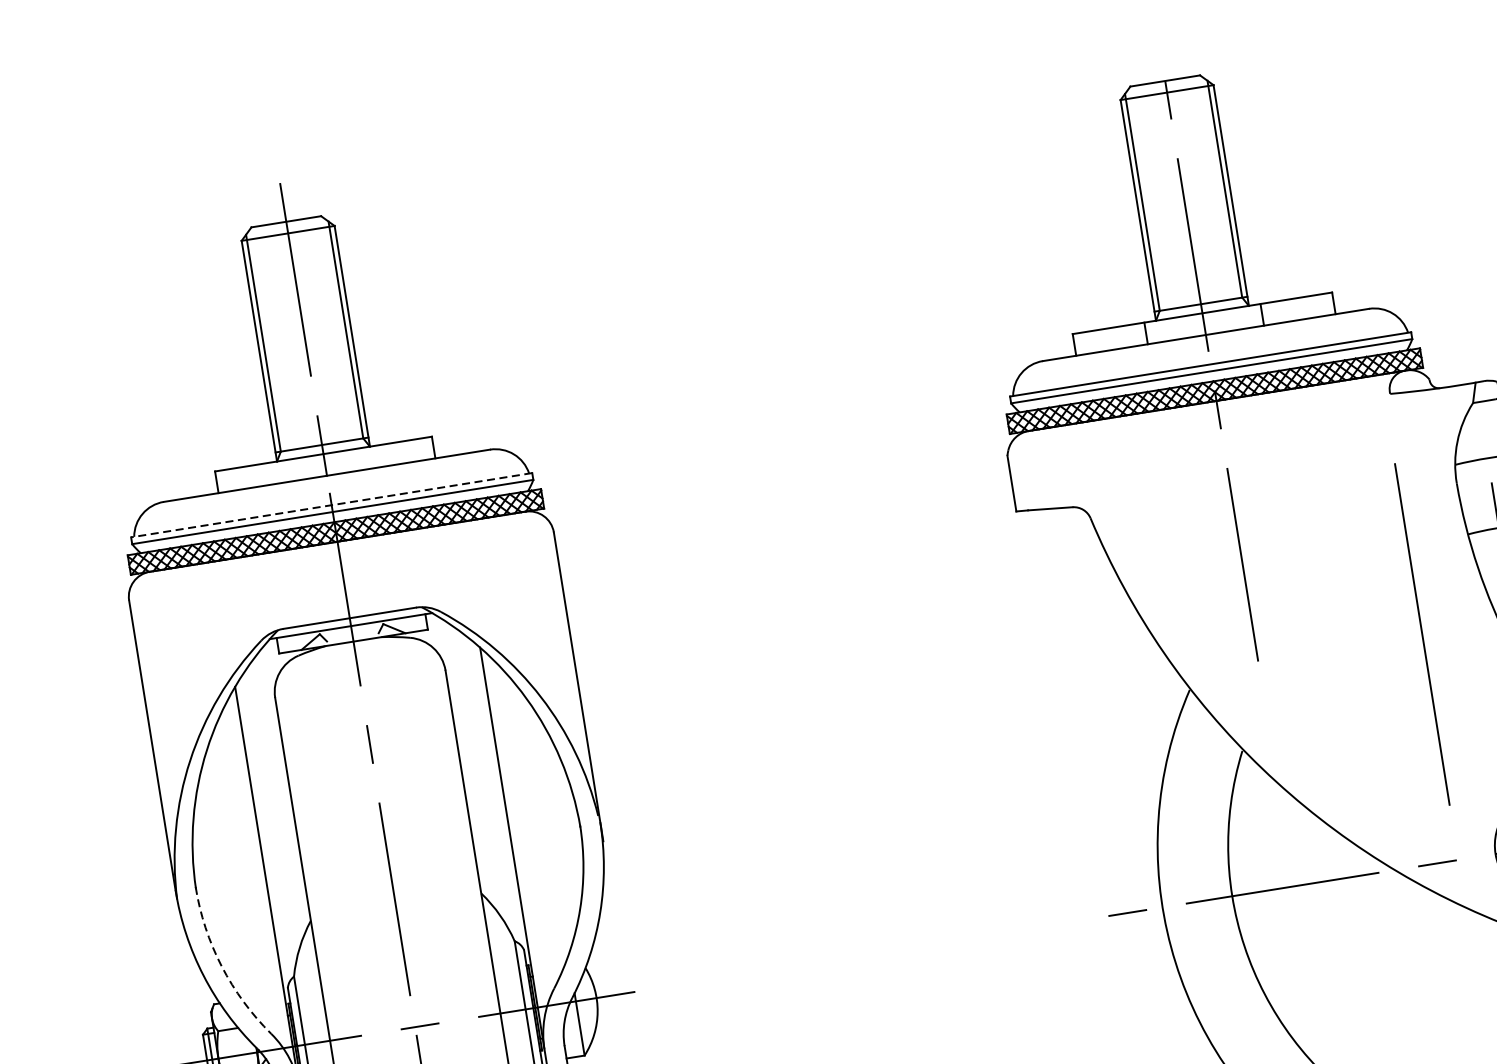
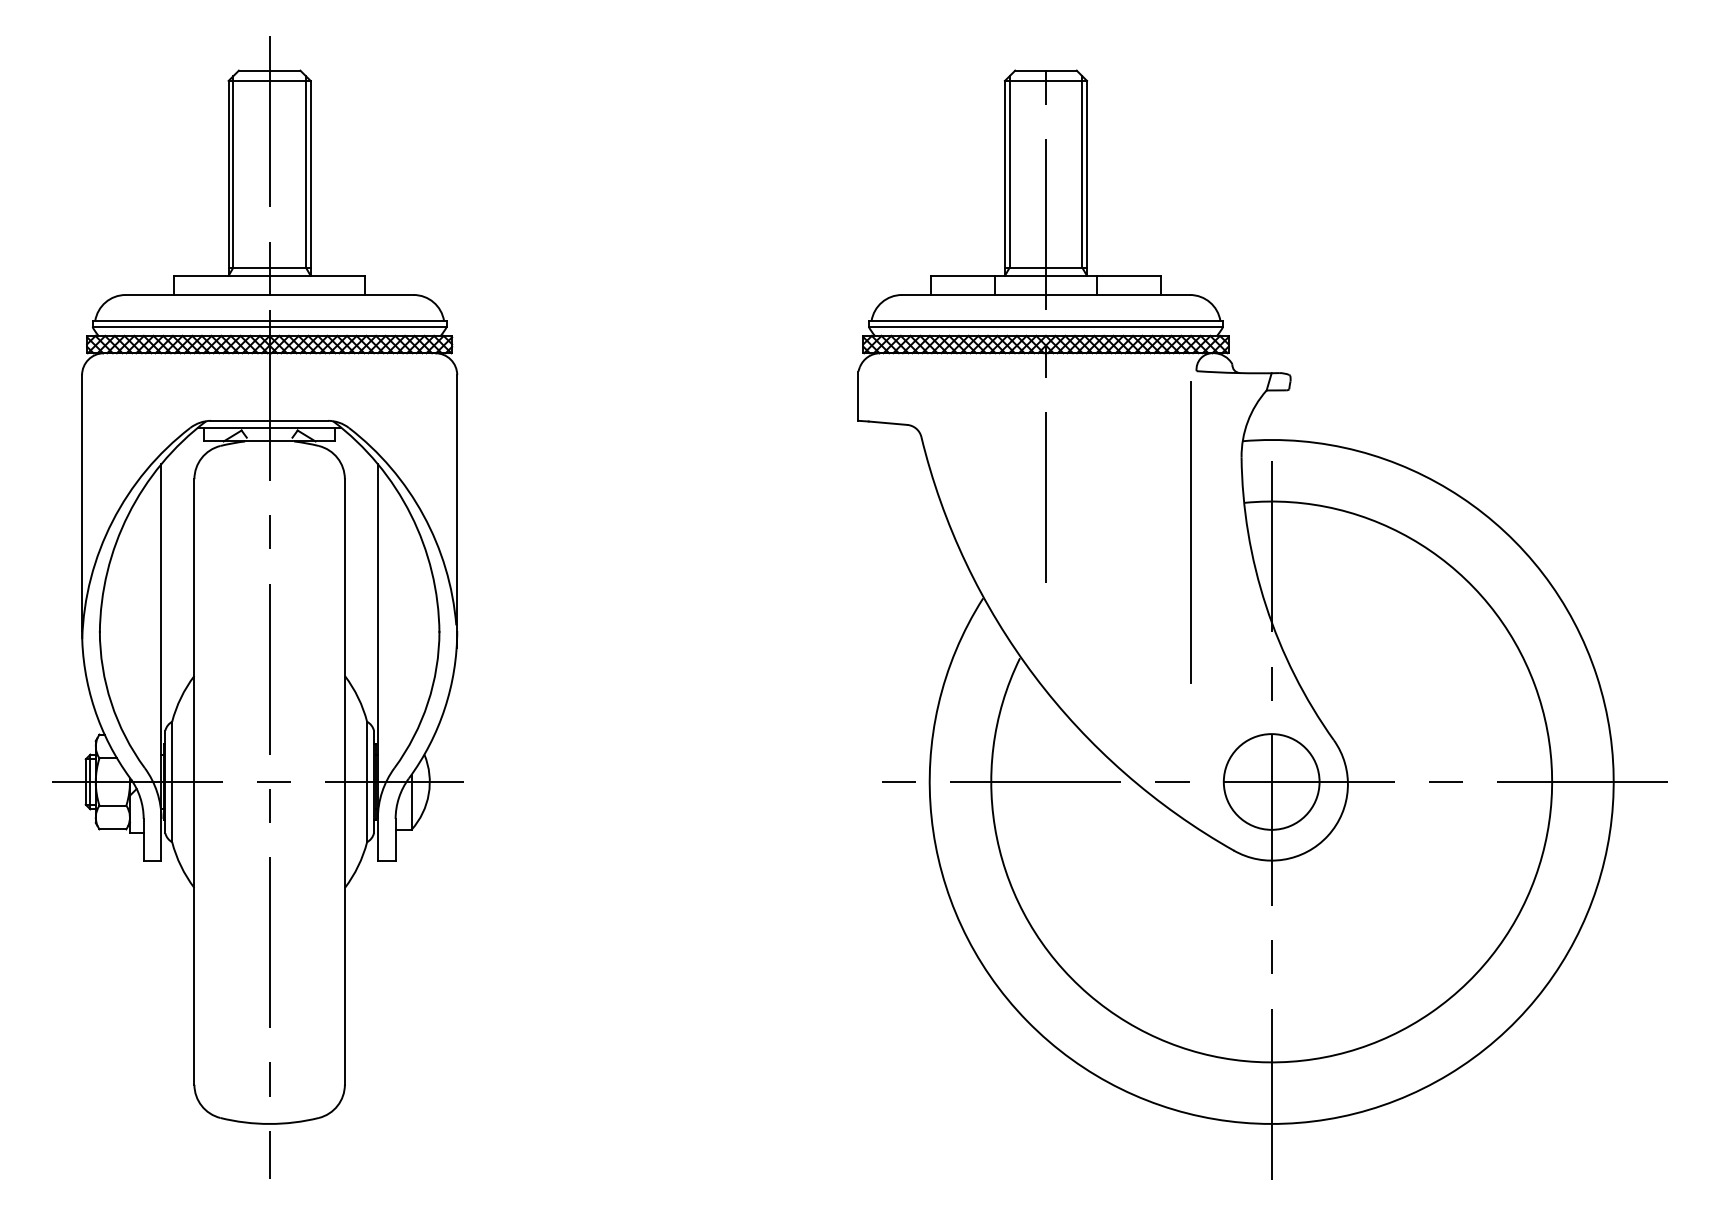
line: (331, 505) -> (269, 321), dashed -> solid
line: (1421, 634) -> (1190, 532), moved
arc: (221, 966) -> (111, 703), dashed -> solid

